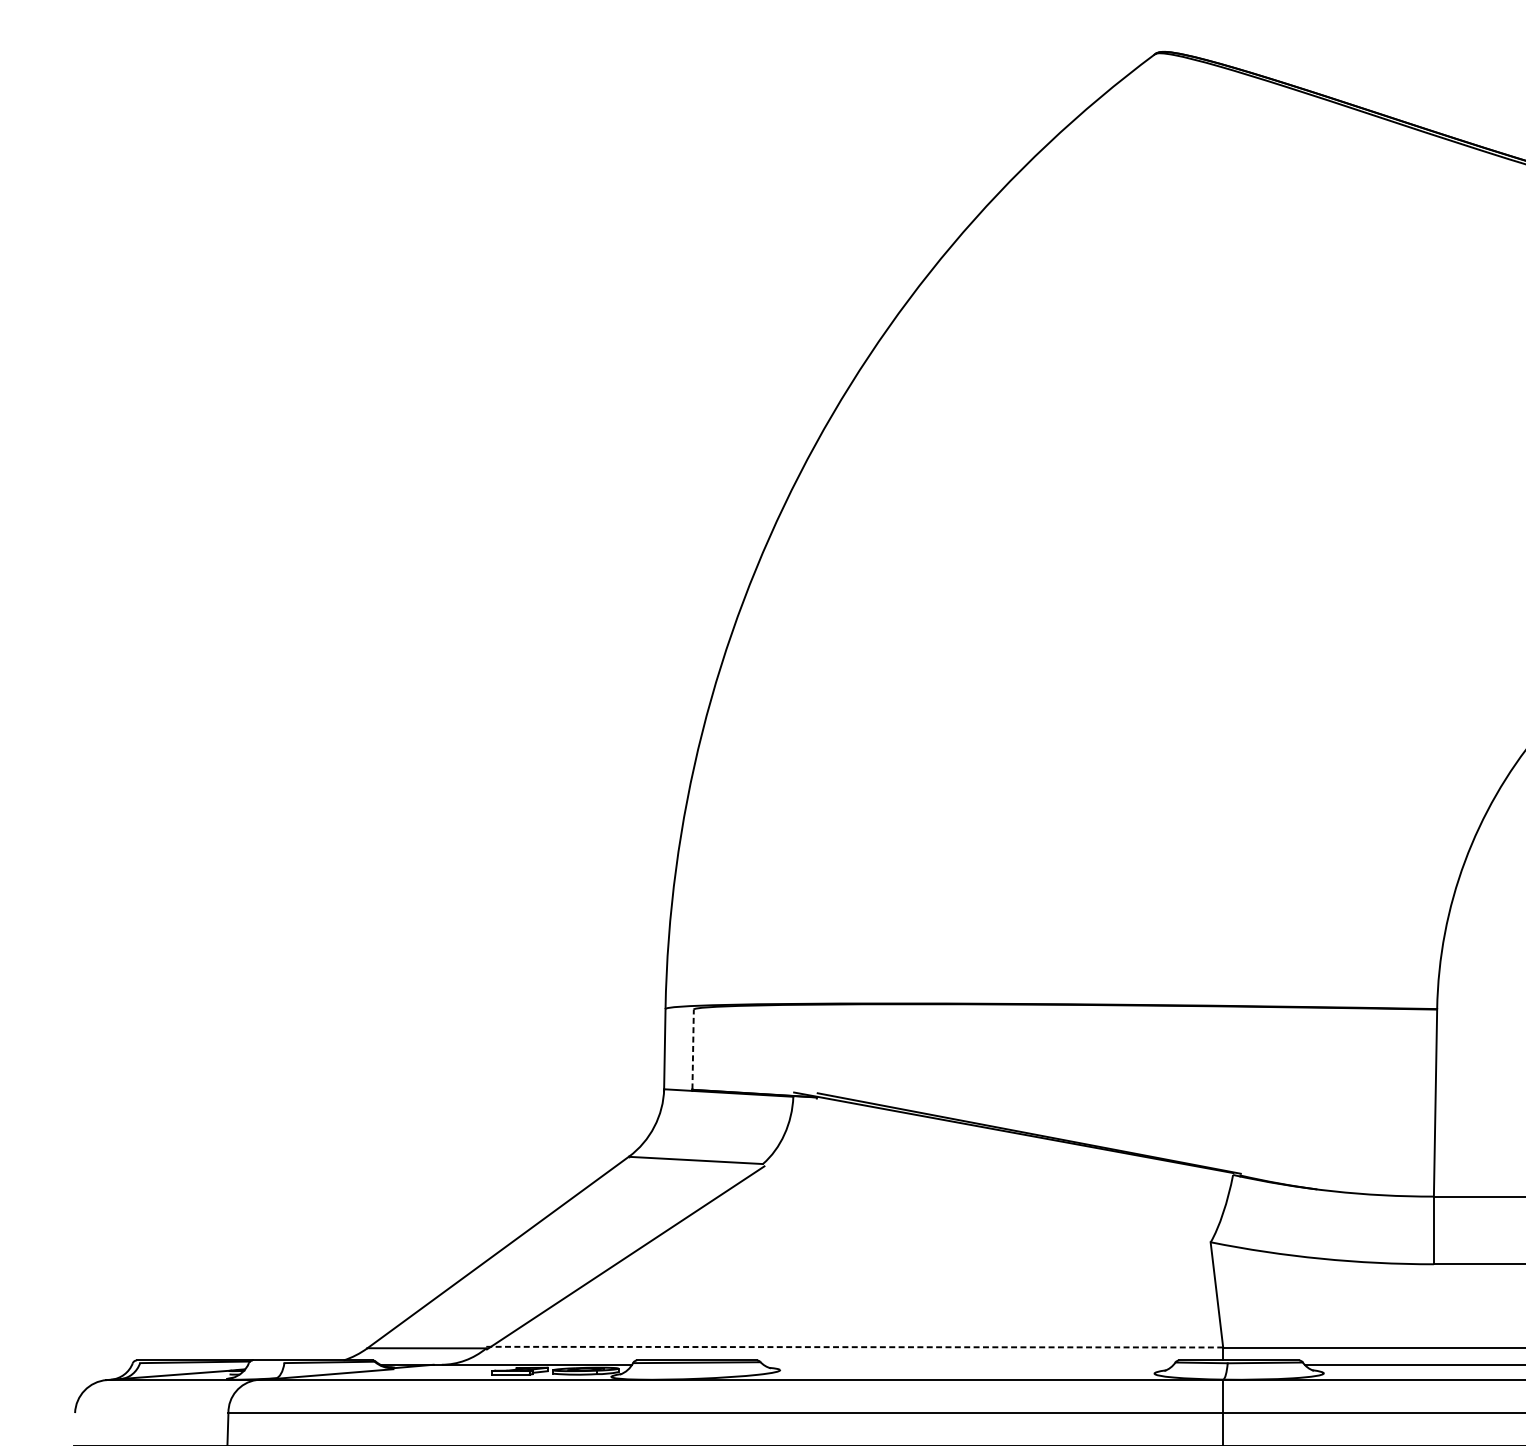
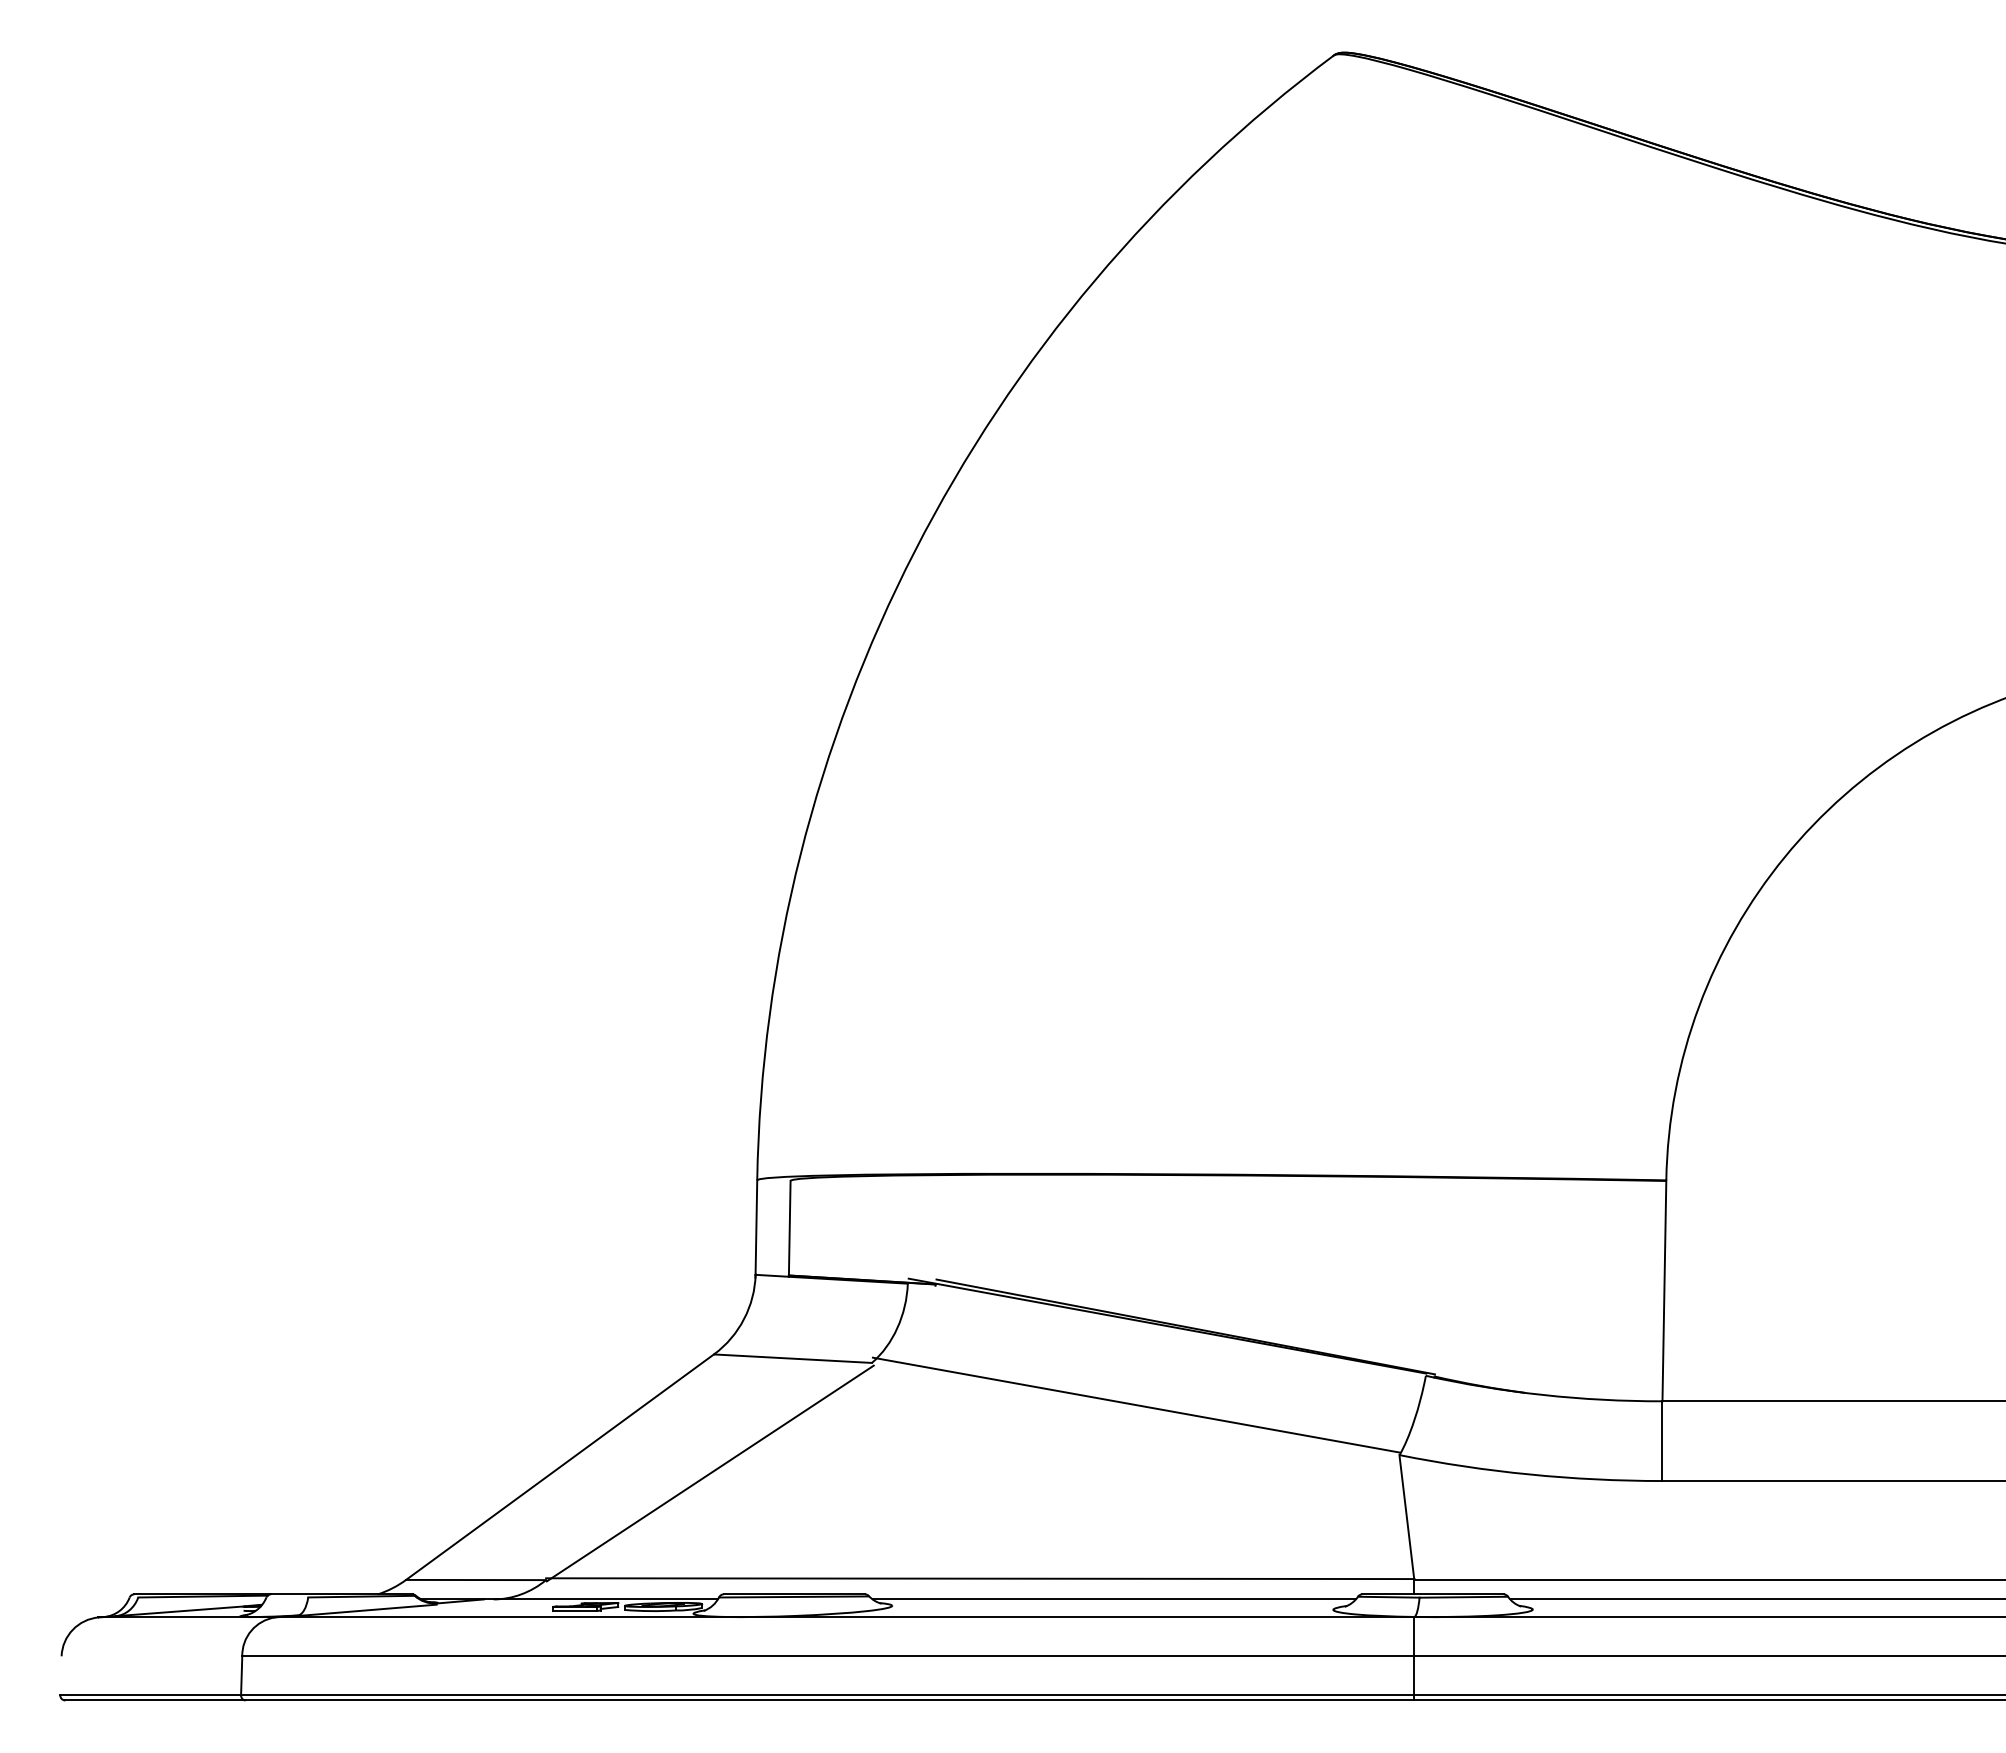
line: (692, 1049) -> (789, 1227), dashed -> solid
line: (987, 1199) -> (1136, 1404), added
line: (855, 1347) -> (980, 1578), dashed -> solid
line: (967, 1364) -> (1113, 1599), added

